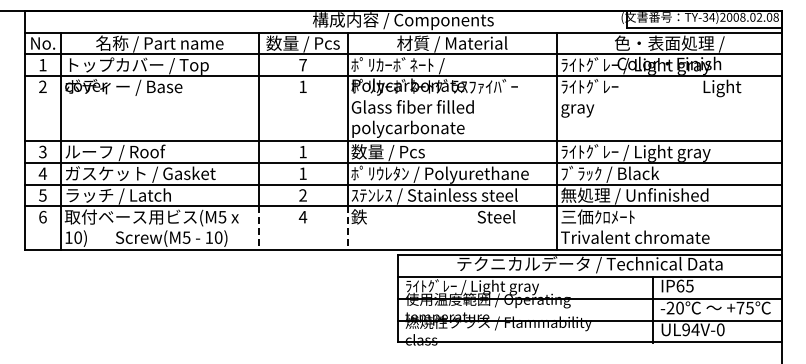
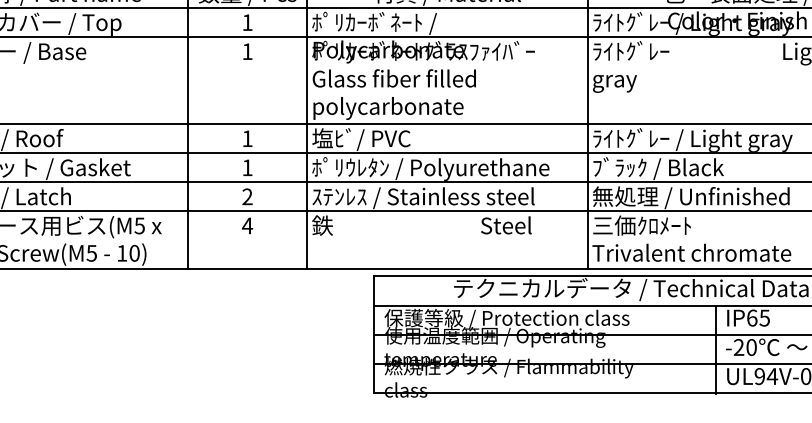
text: (302, 65) -> (246, 23), 7 -> 1
text: (387, 152) -> (360, 139), 数量 / Pcs -> 塩ﾋﾞ/ PVC
line: (258, 228) -> (187, 241), dashed -> solid
line: (347, 228) -> (306, 241), dashed -> solid
text: (496, 287) -> (506, 319), ﾗｲﾄｸﾞﾚｰ / Light gray -> 保護等級 / Protection class

